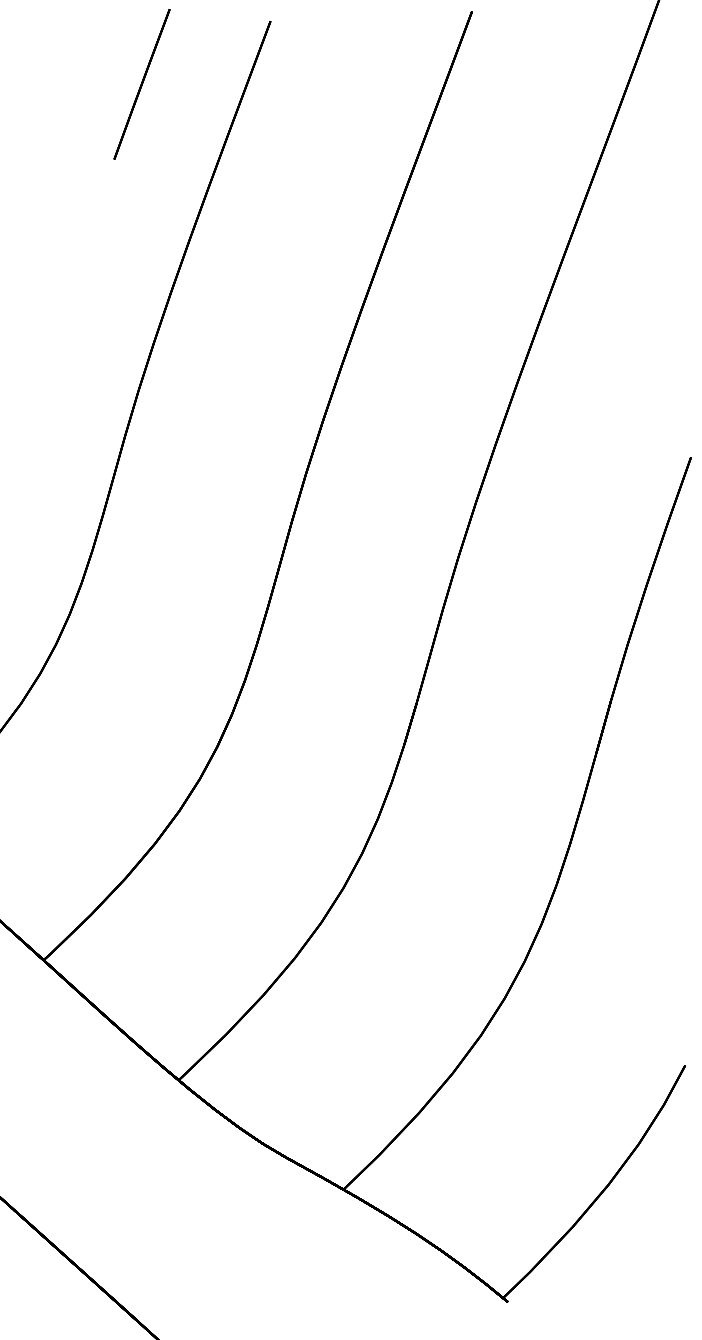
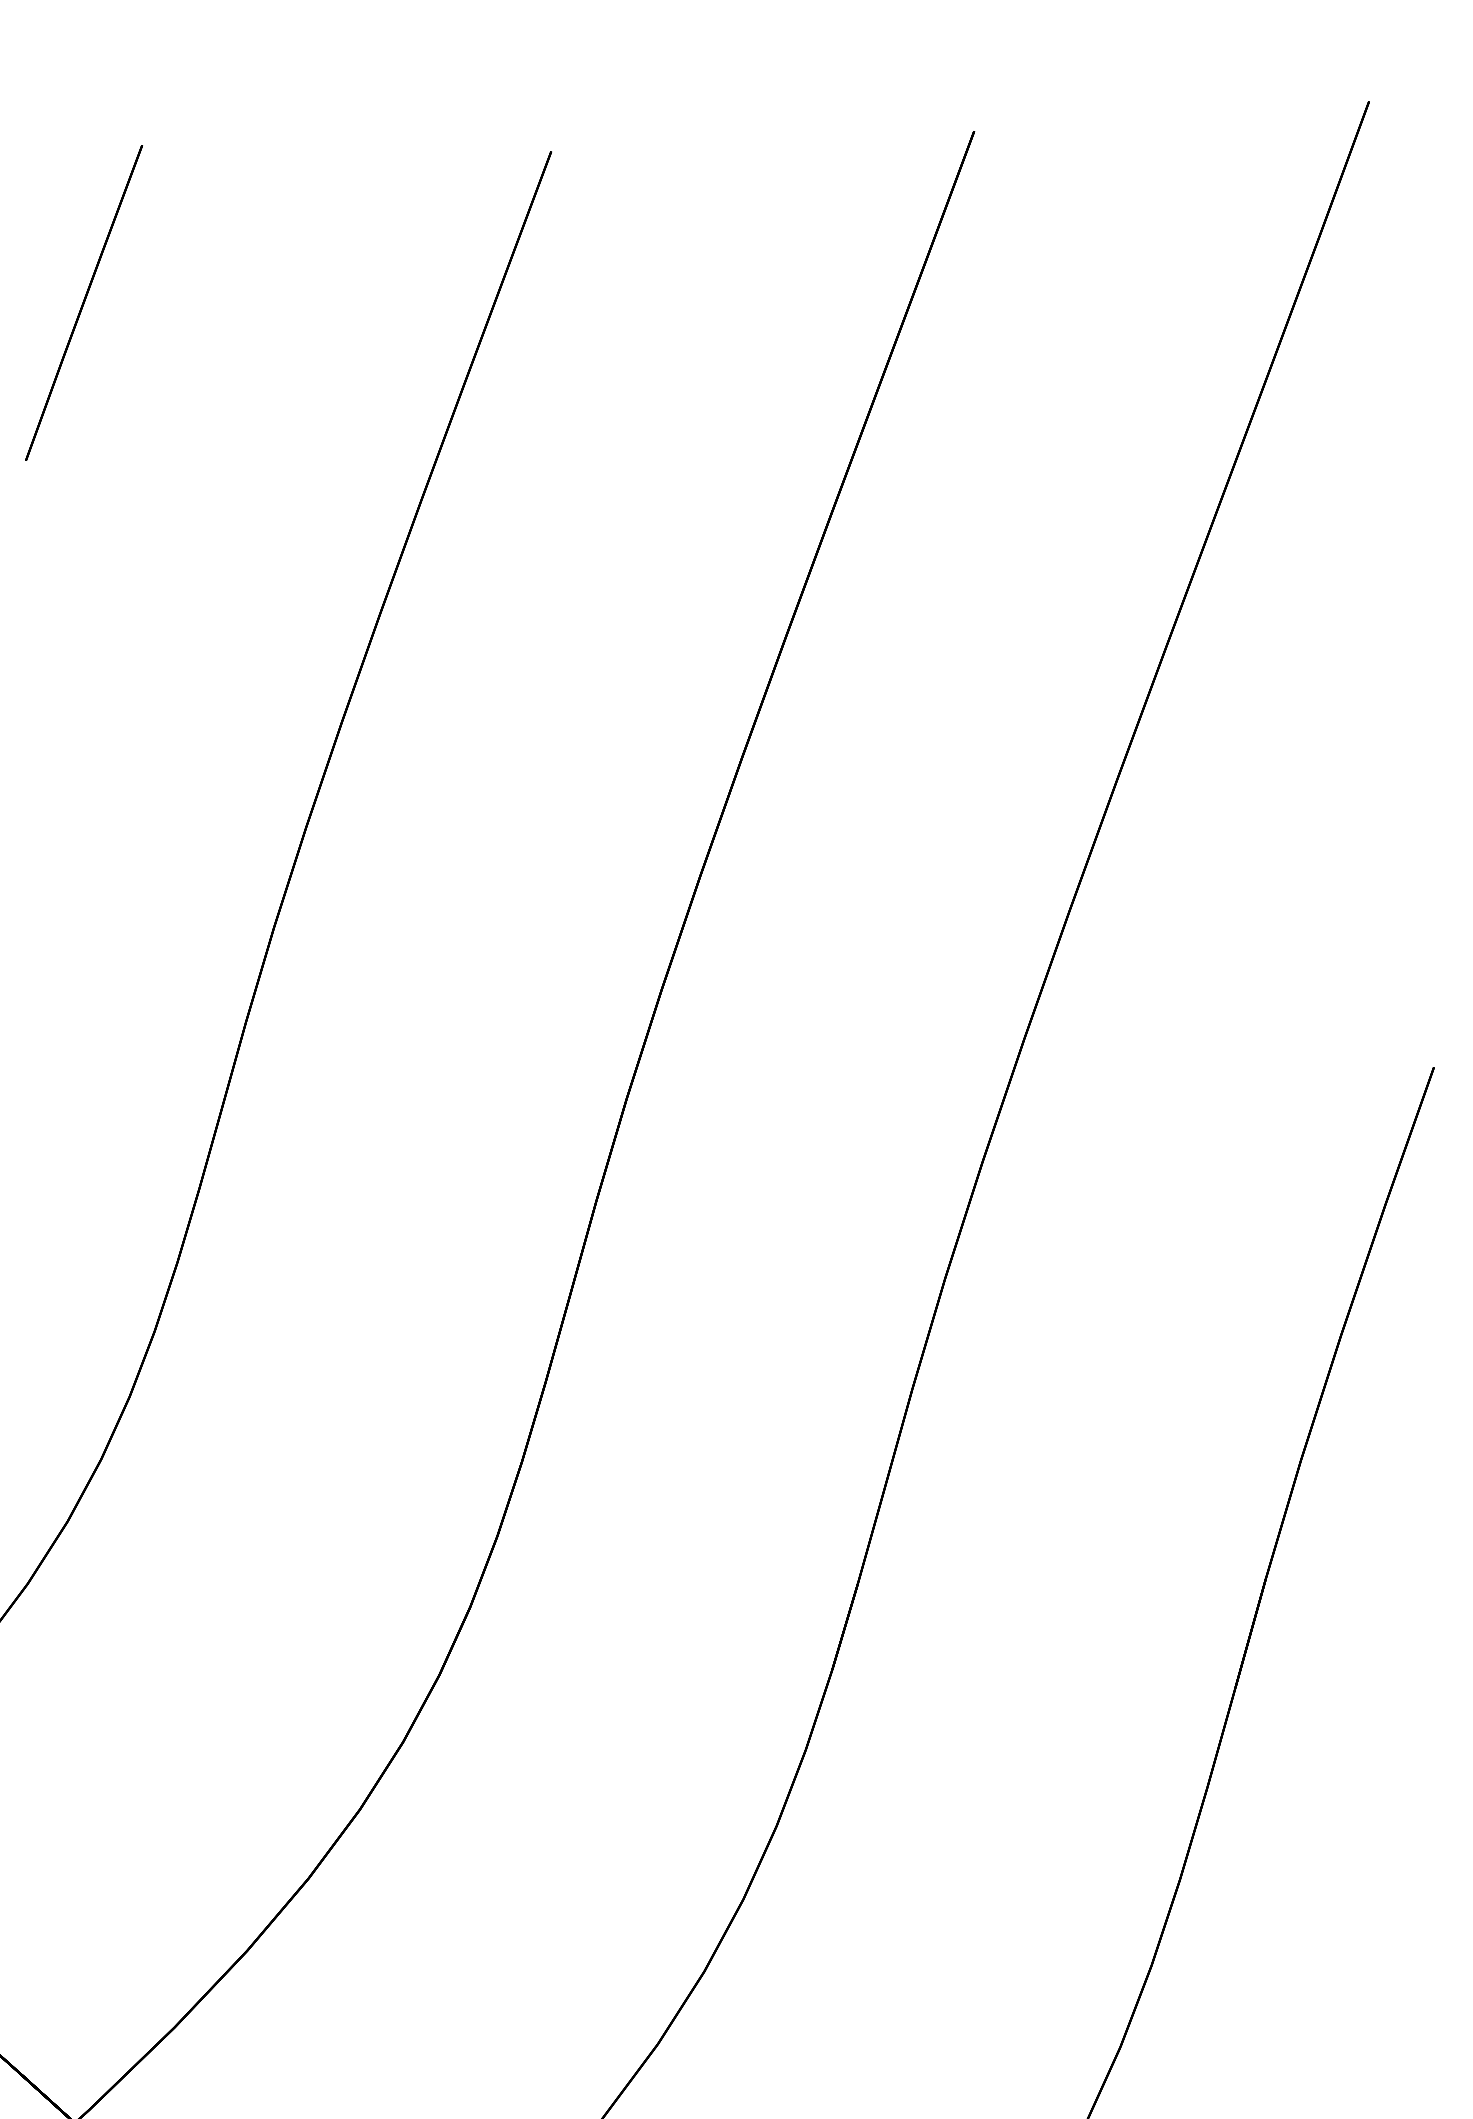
line: (141, 84) -> (82, 303), moved

